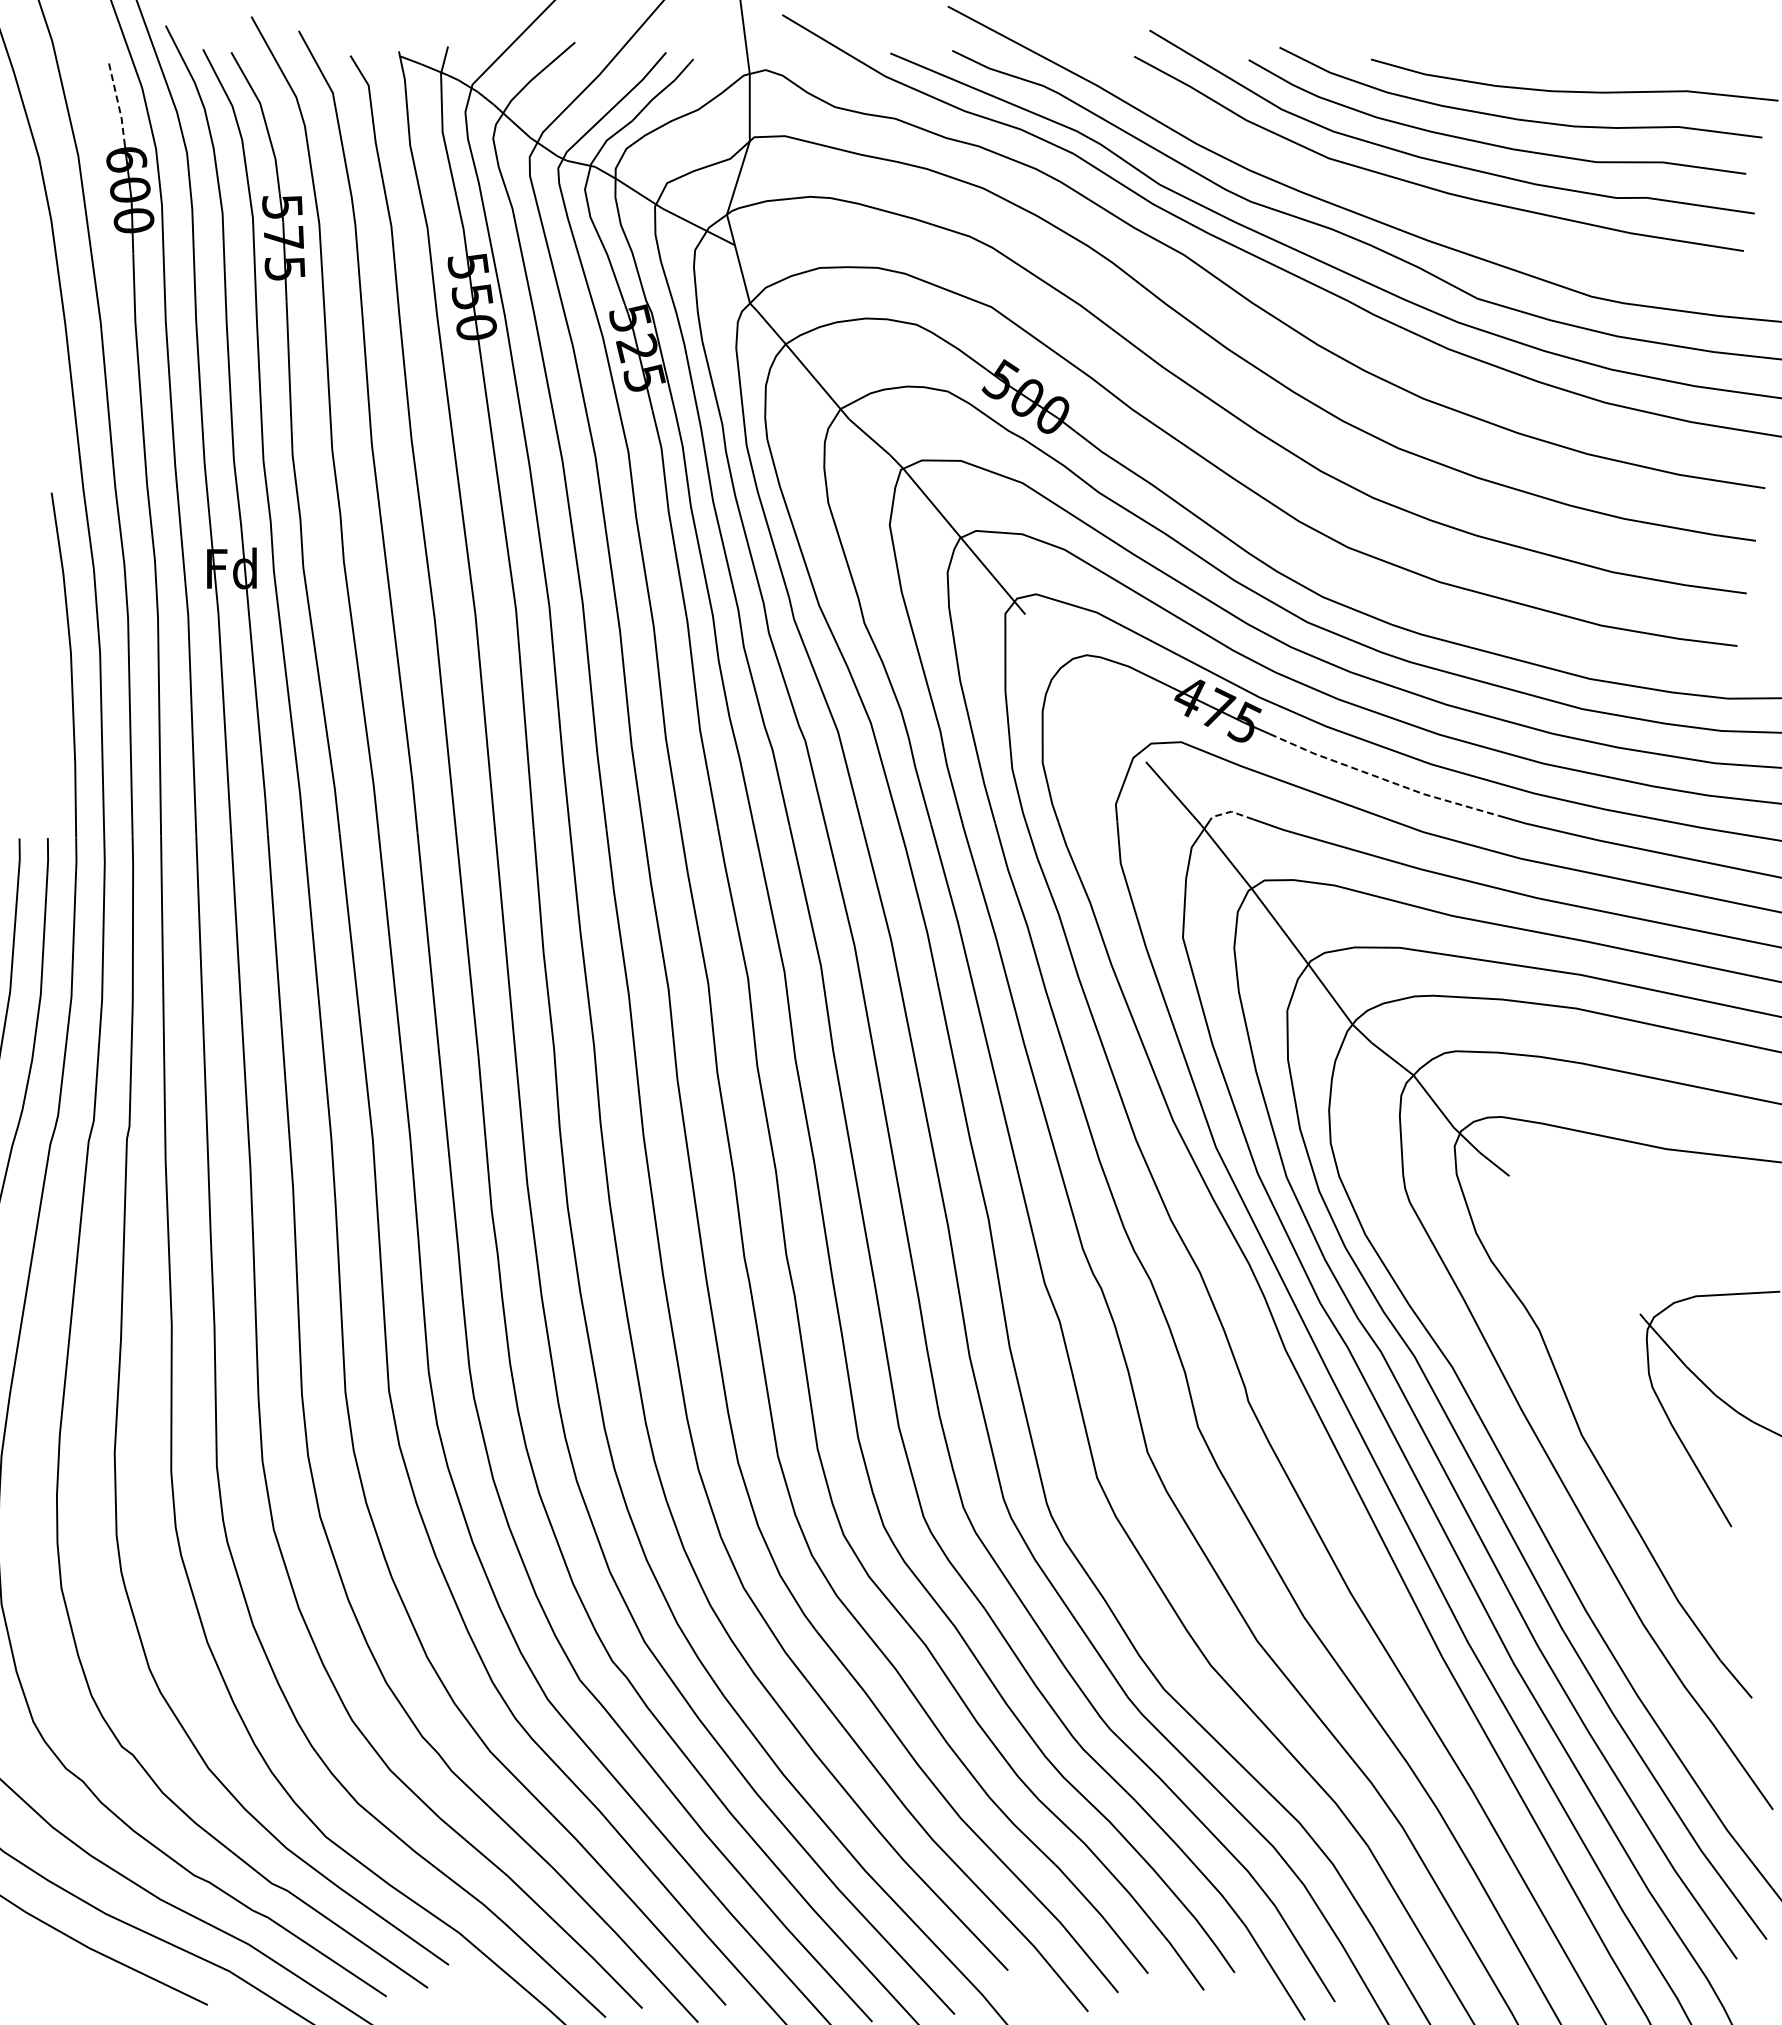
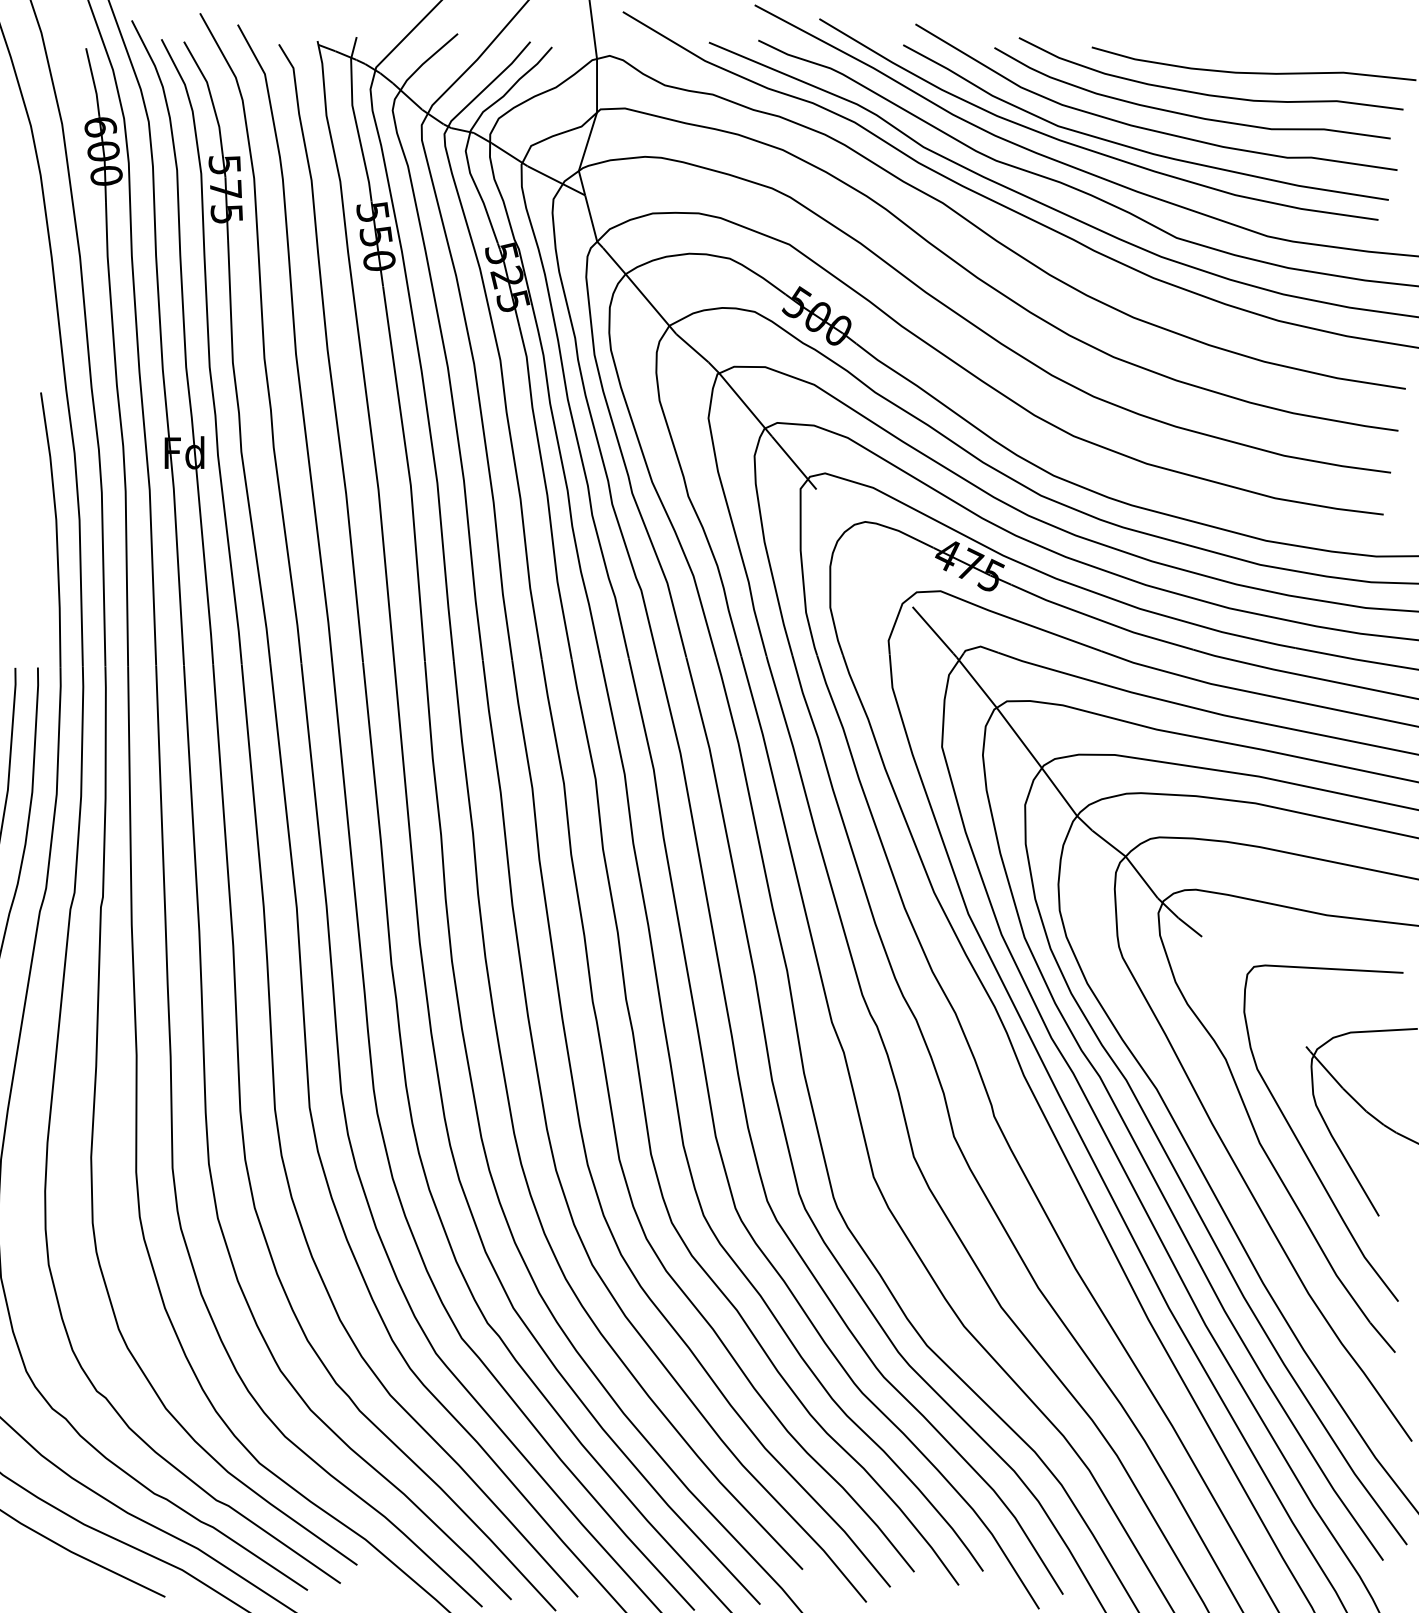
line: (118, 102) -> (94, 81), dashed -> solid
curve: (1366, 186) -> (1088, 148), added
line: (1382, 778) -> (1100, 620), dashed -> solid
line: (1231, 811) -> (980, 646), dashed -> solid
curve: (1633, 1436) -> (1300, 1144), added

